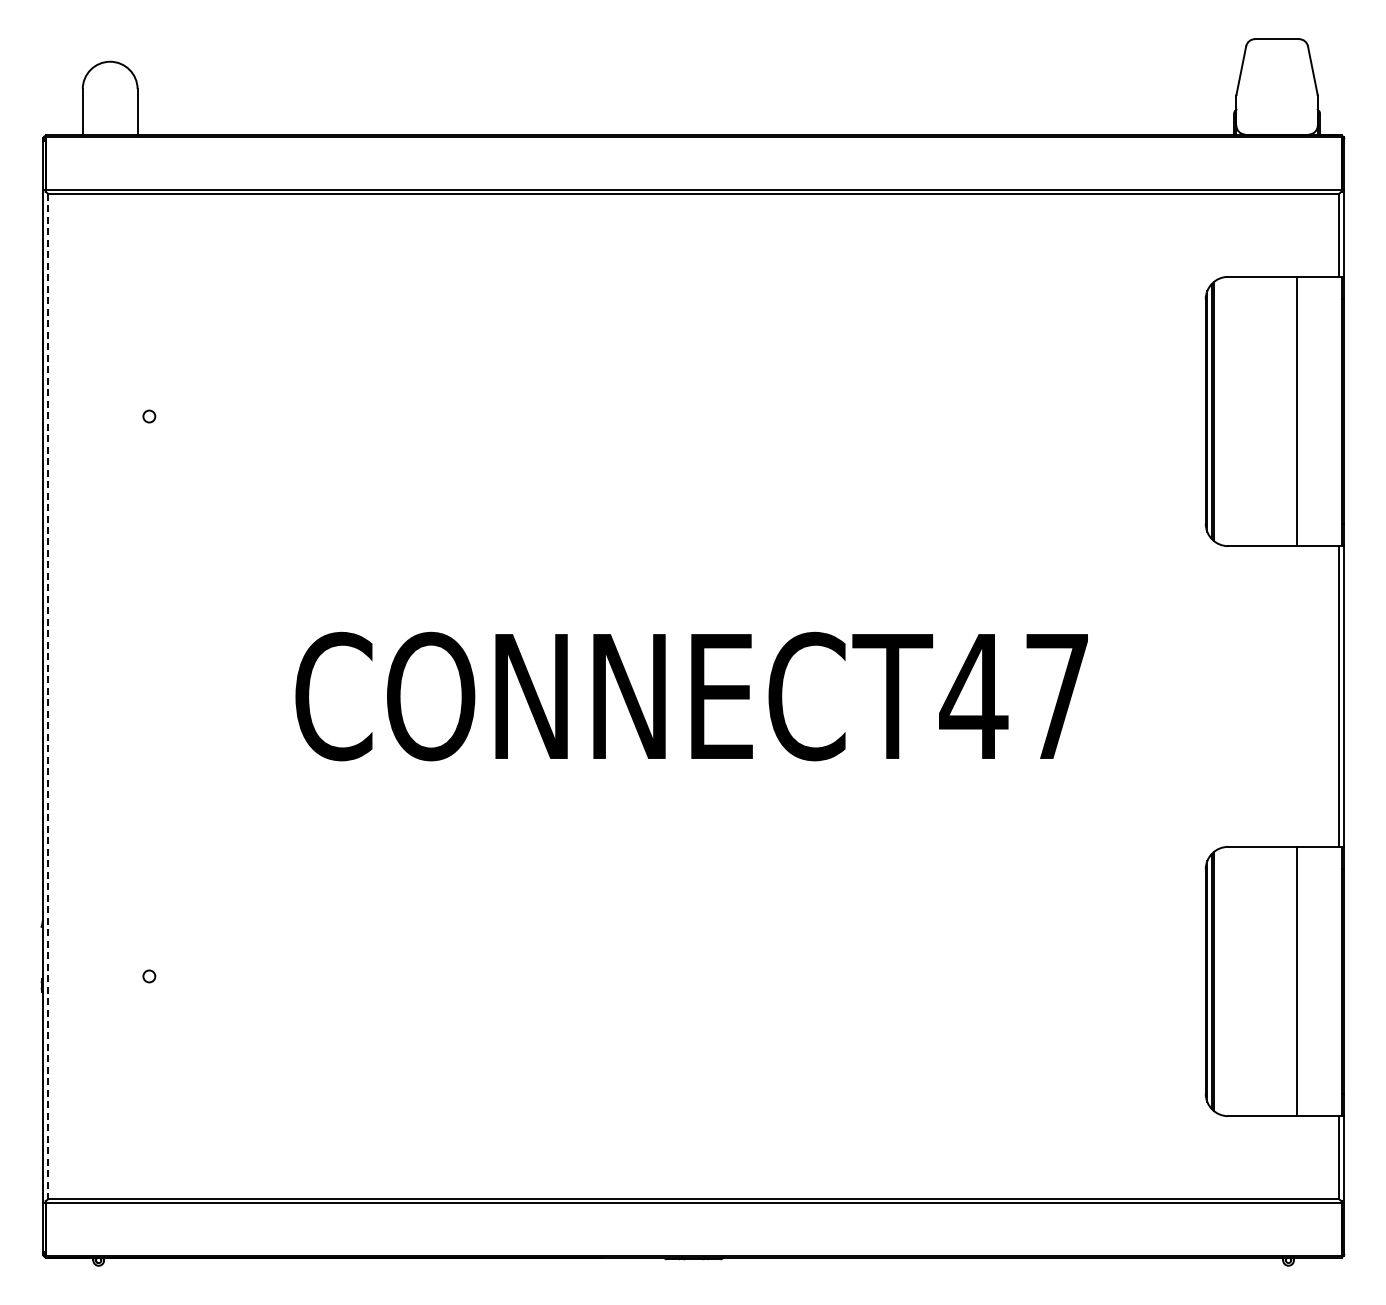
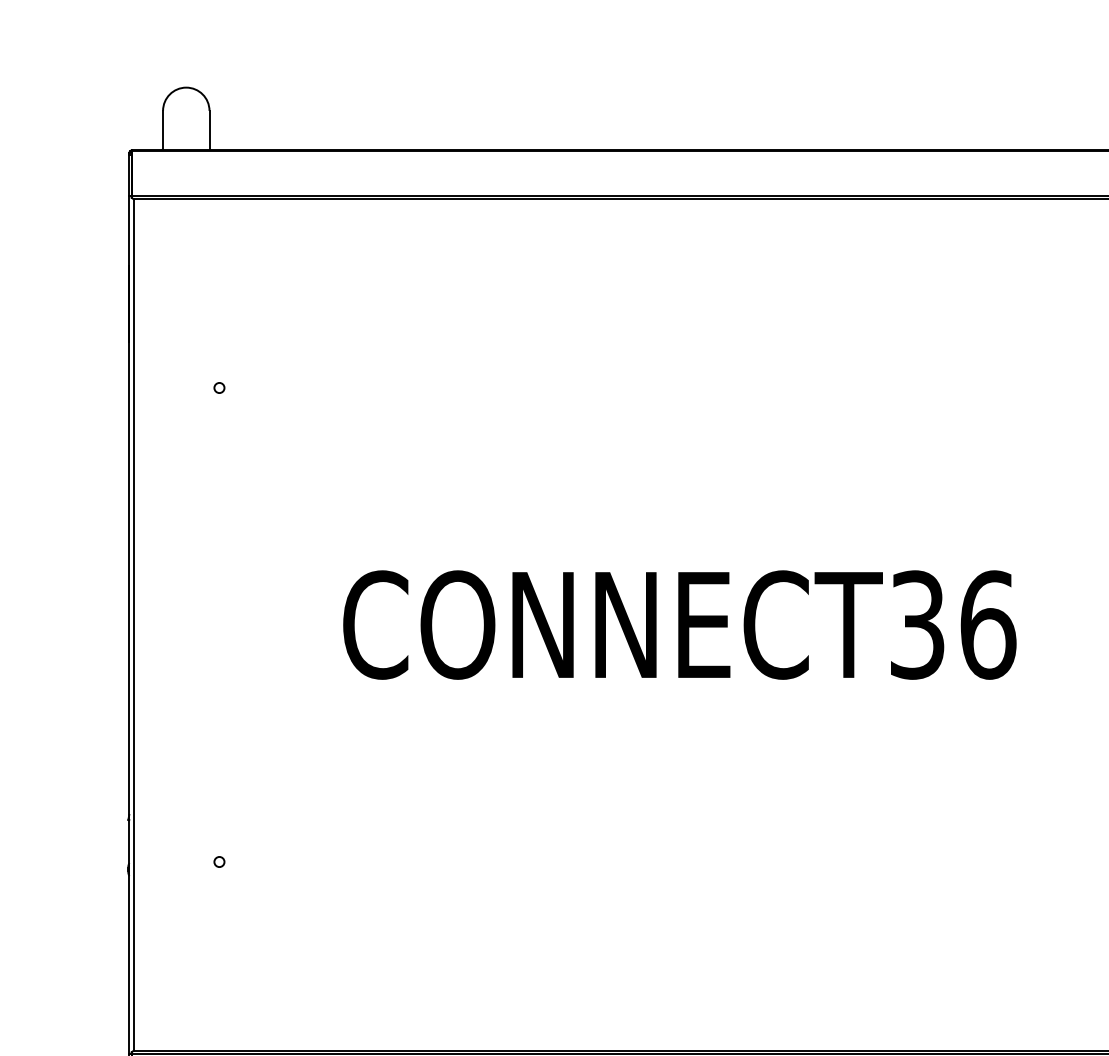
line: (48, 696) -> (134, 625), dashed -> solid
text: (1014, 696) -> (951, 625), CONNECT47 -> CONNECT36

